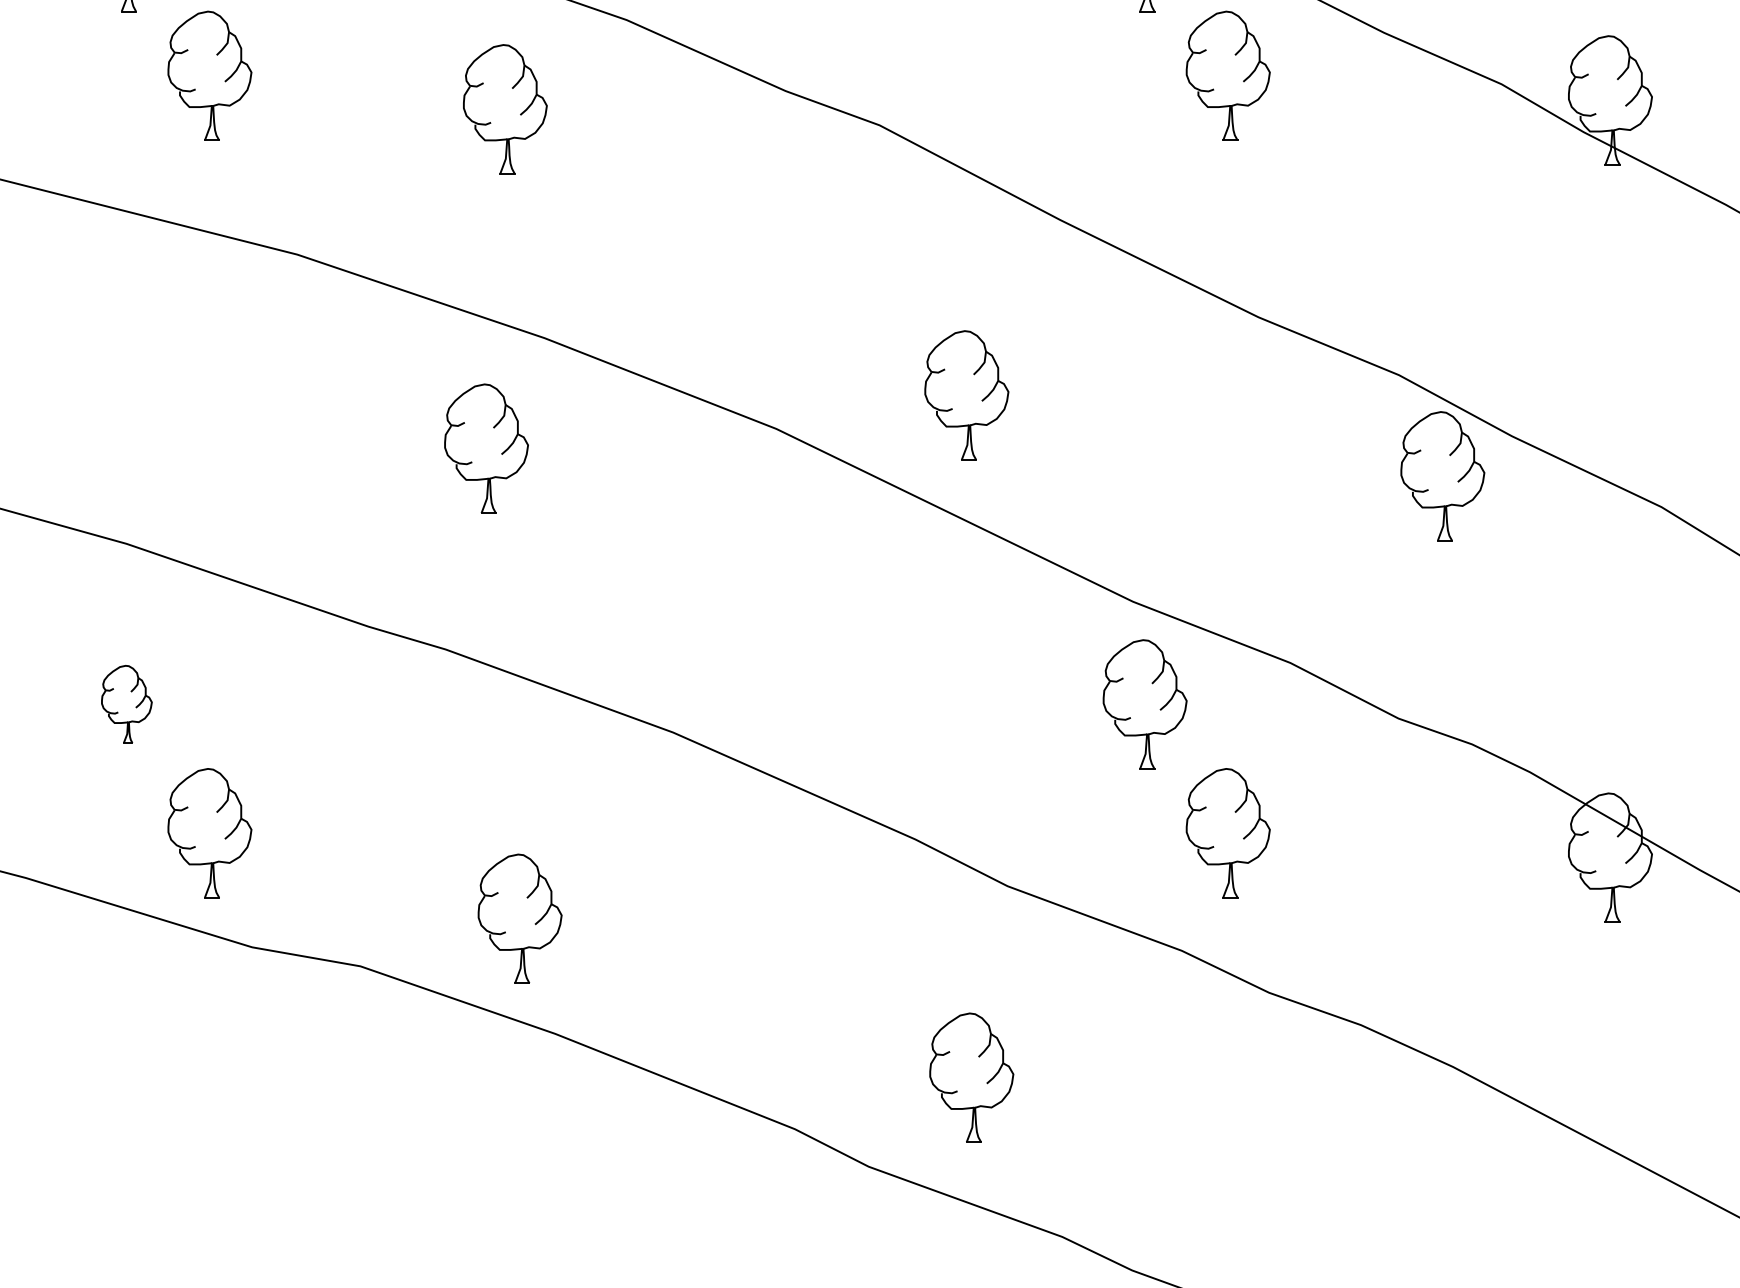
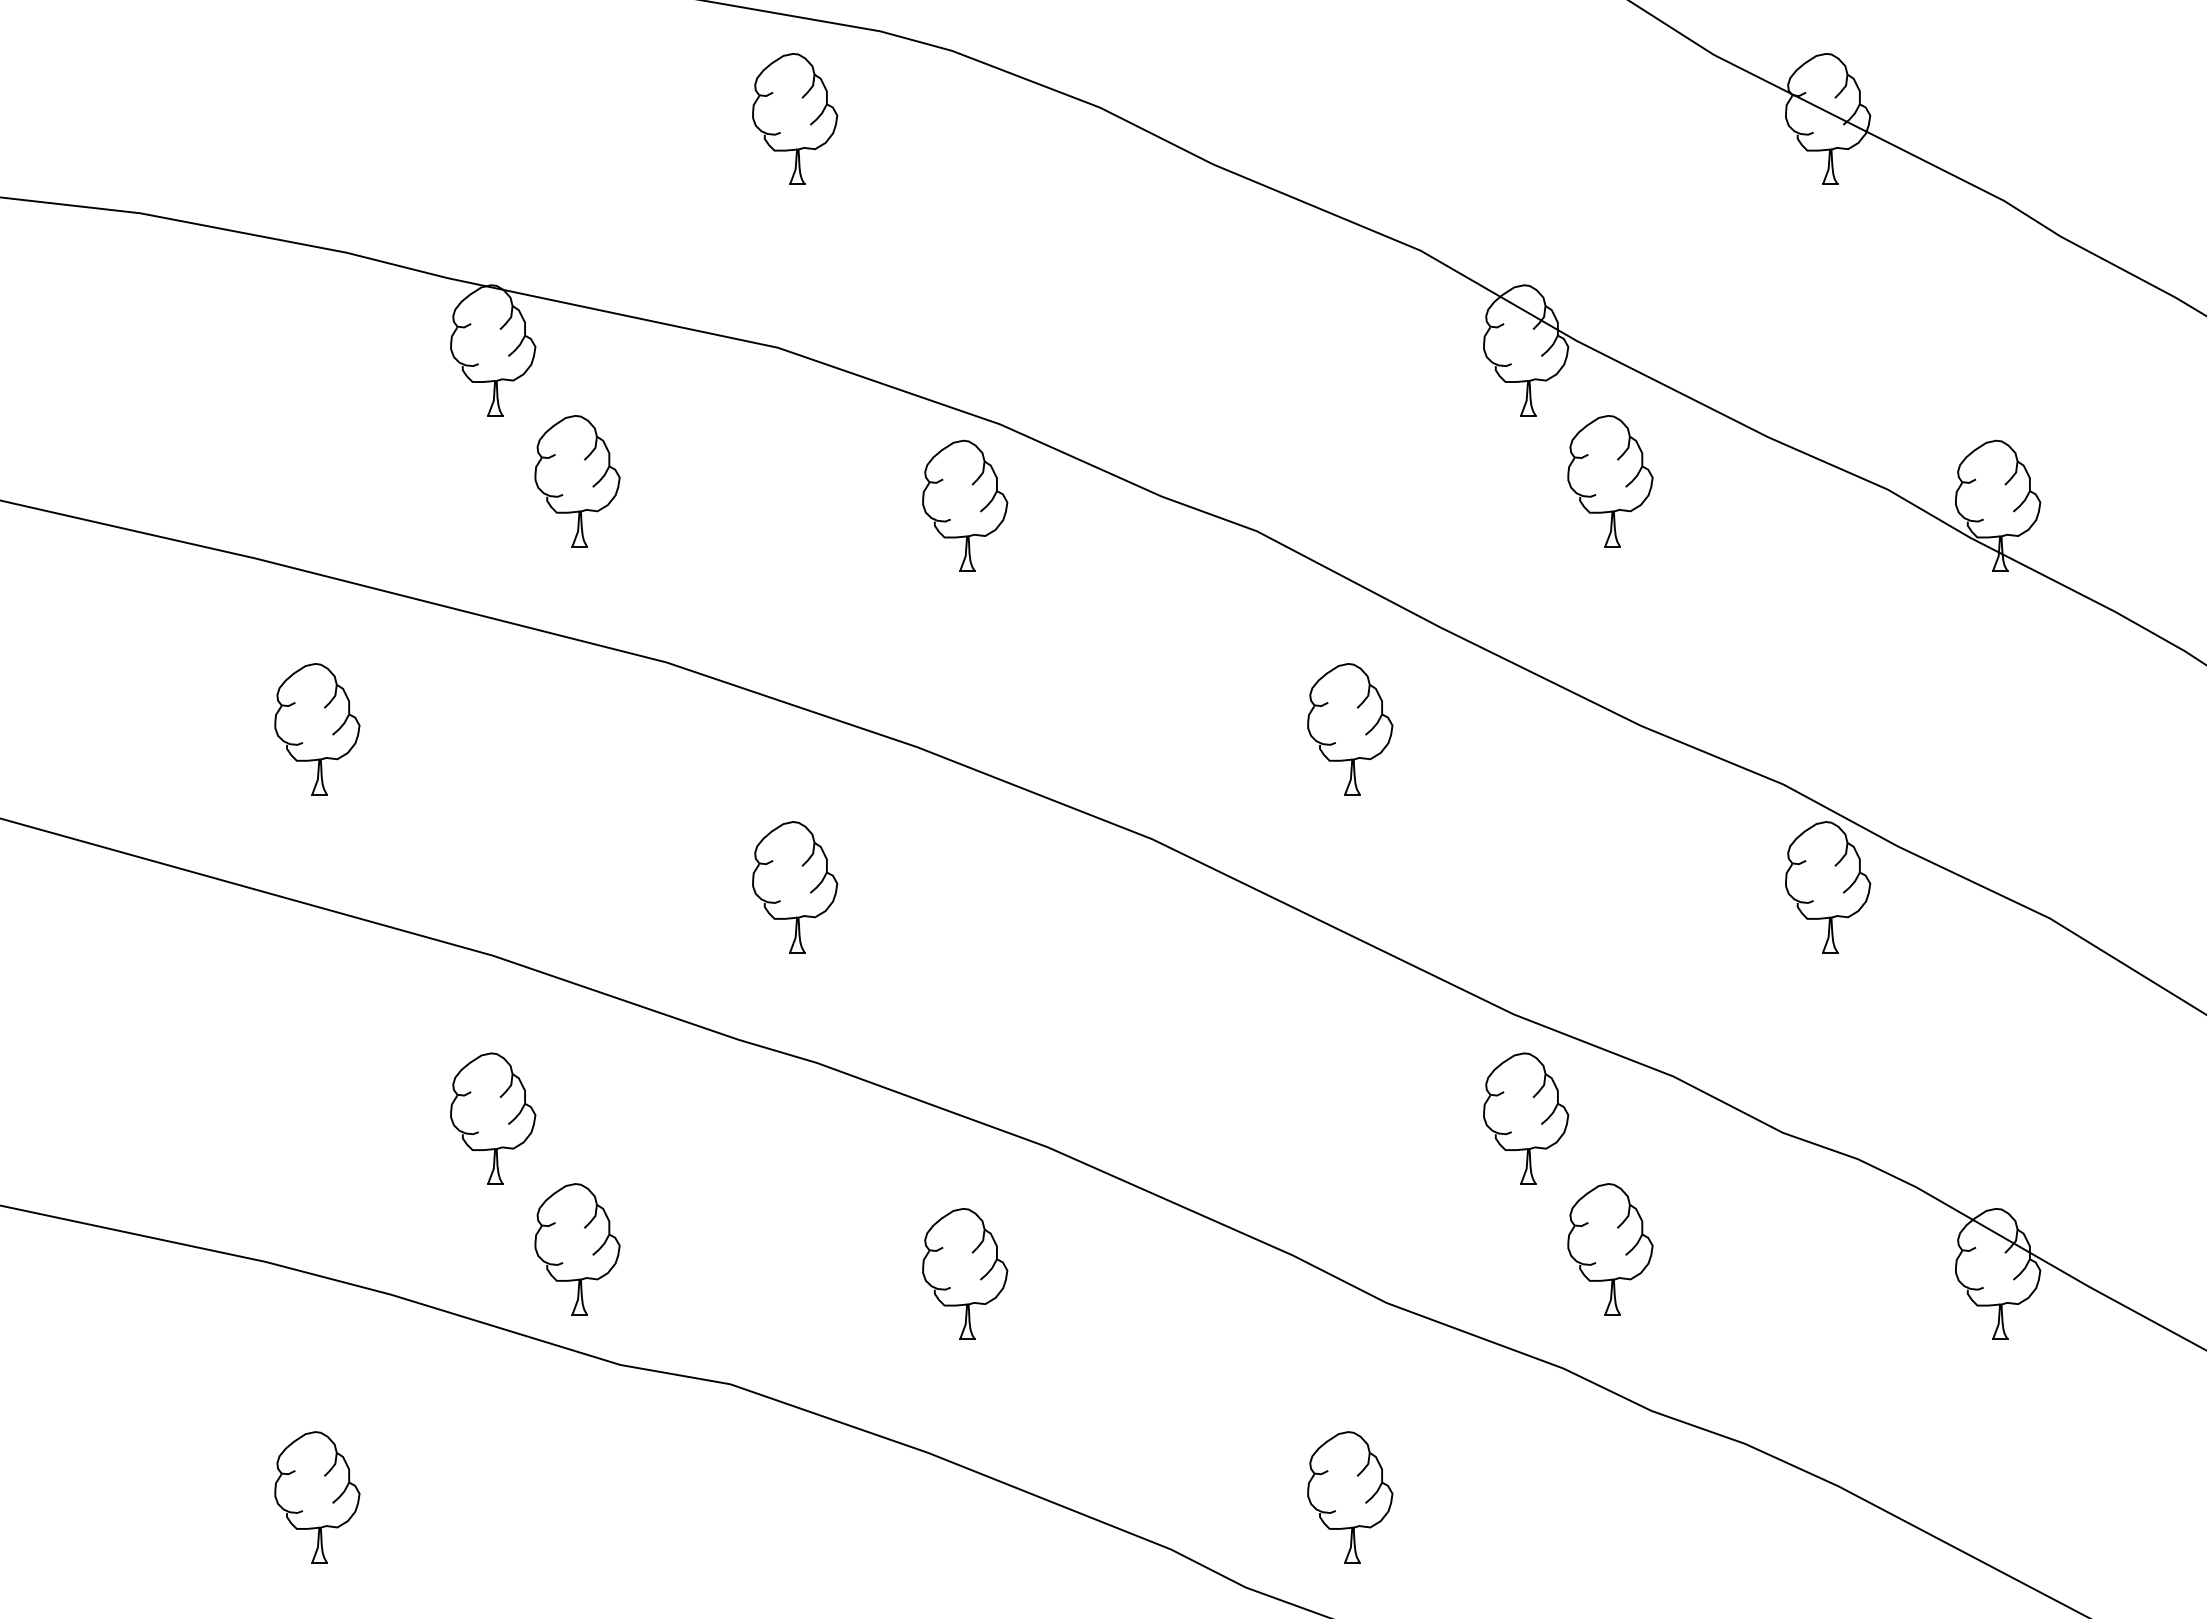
part: (505, 108) -> (965, 505), moved
part: (967, 395) -> (1350, 729), moved
part: (486, 448) -> (795, 887), moved
part: (127, 704) -> (493, 1118), size x1.67
part: (520, 918) -> (965, 1273), moved

